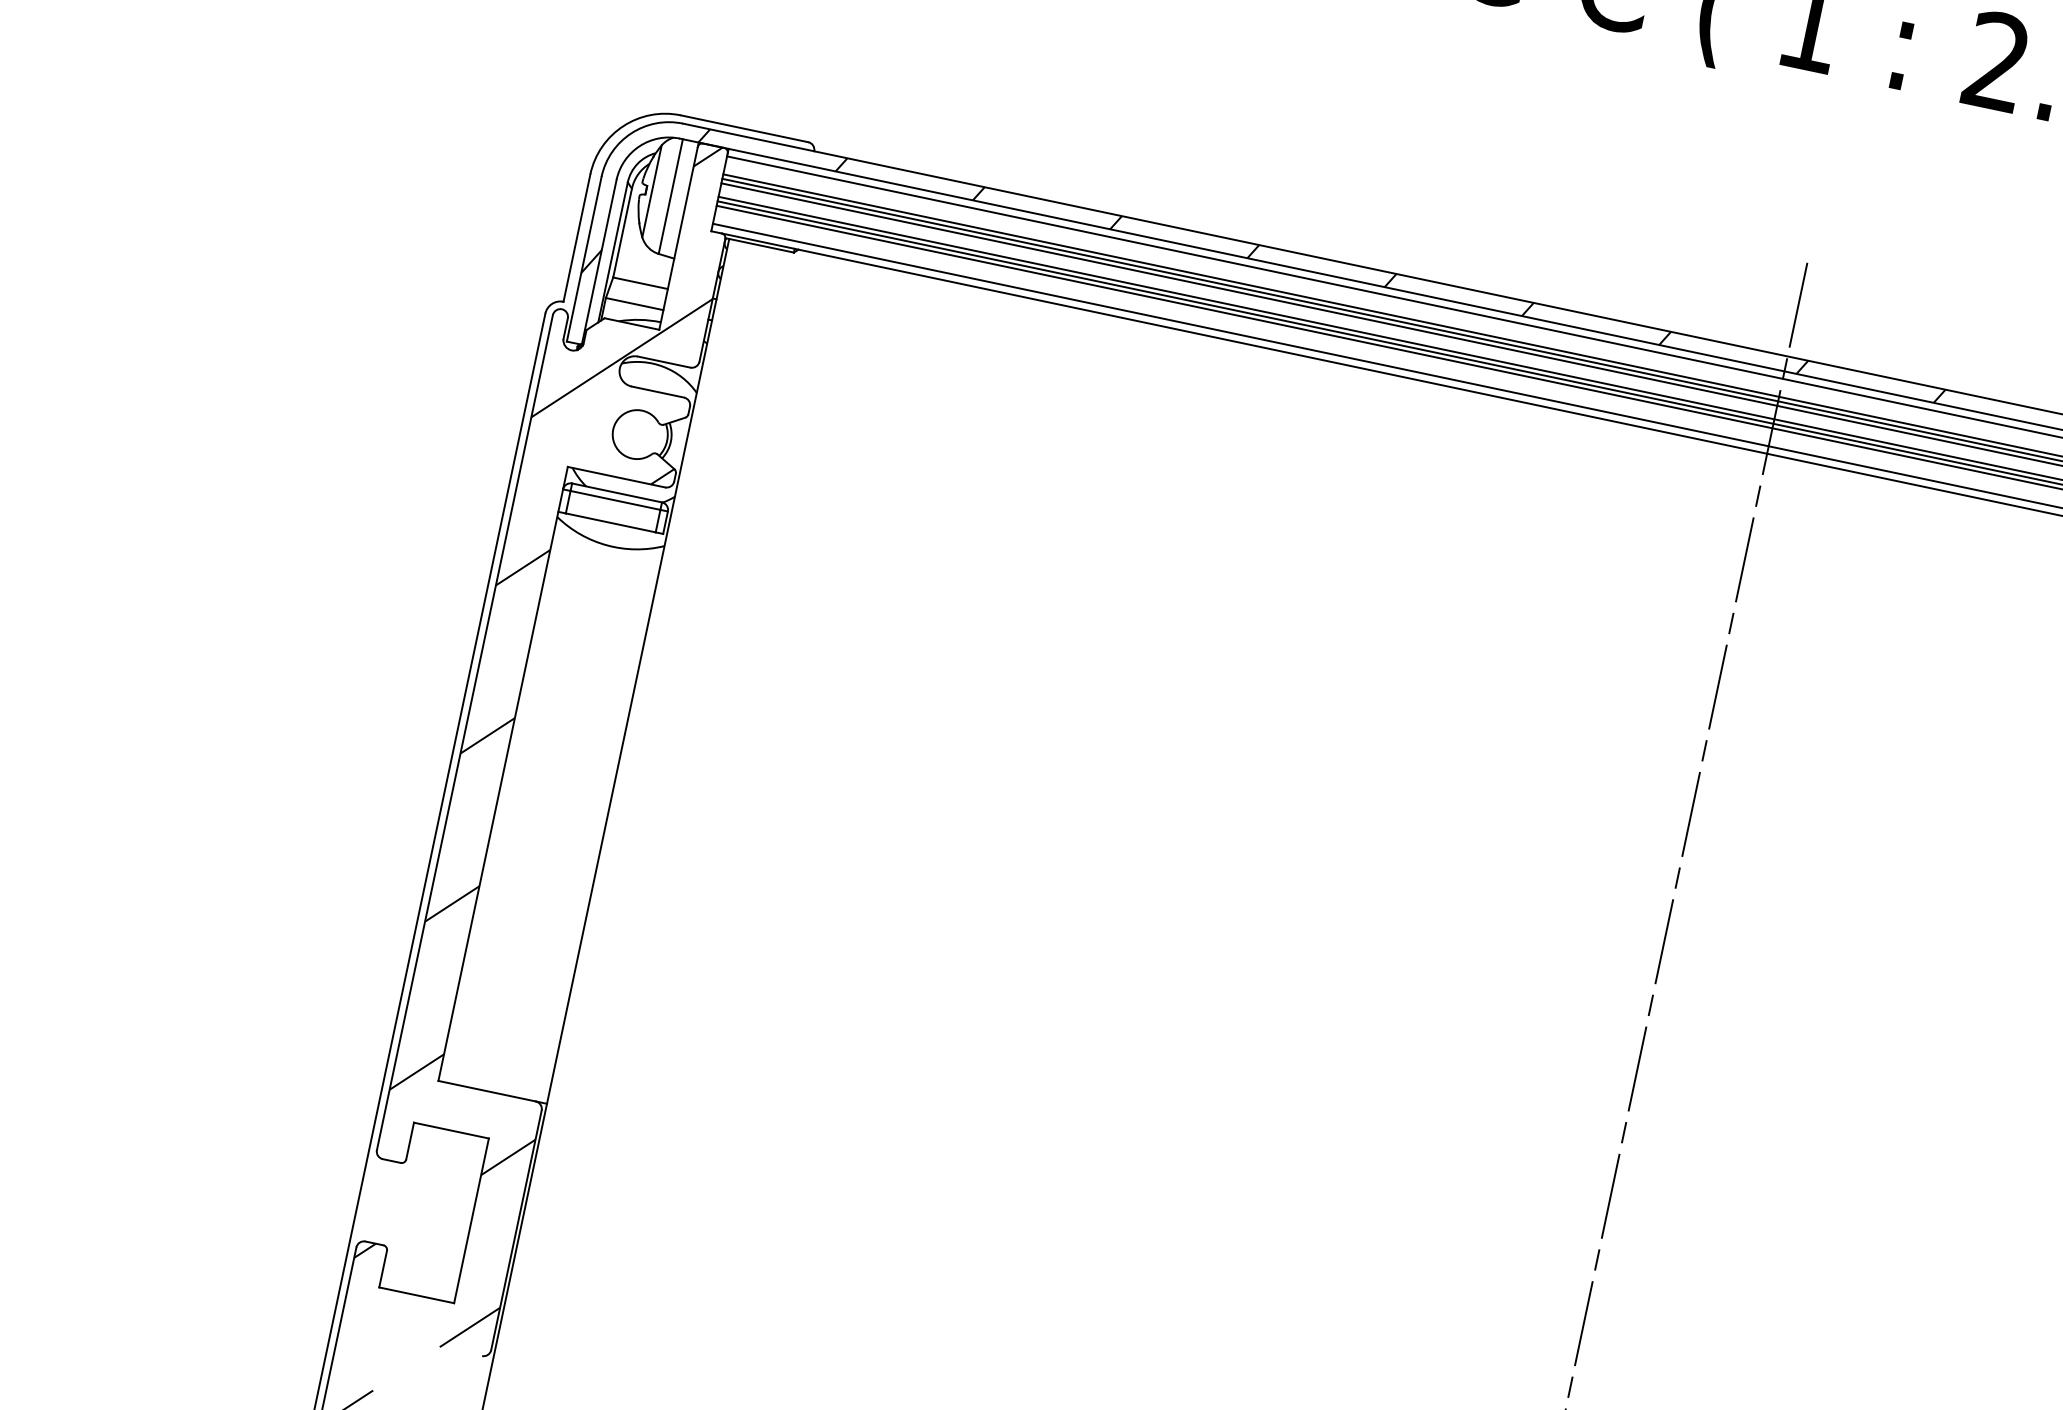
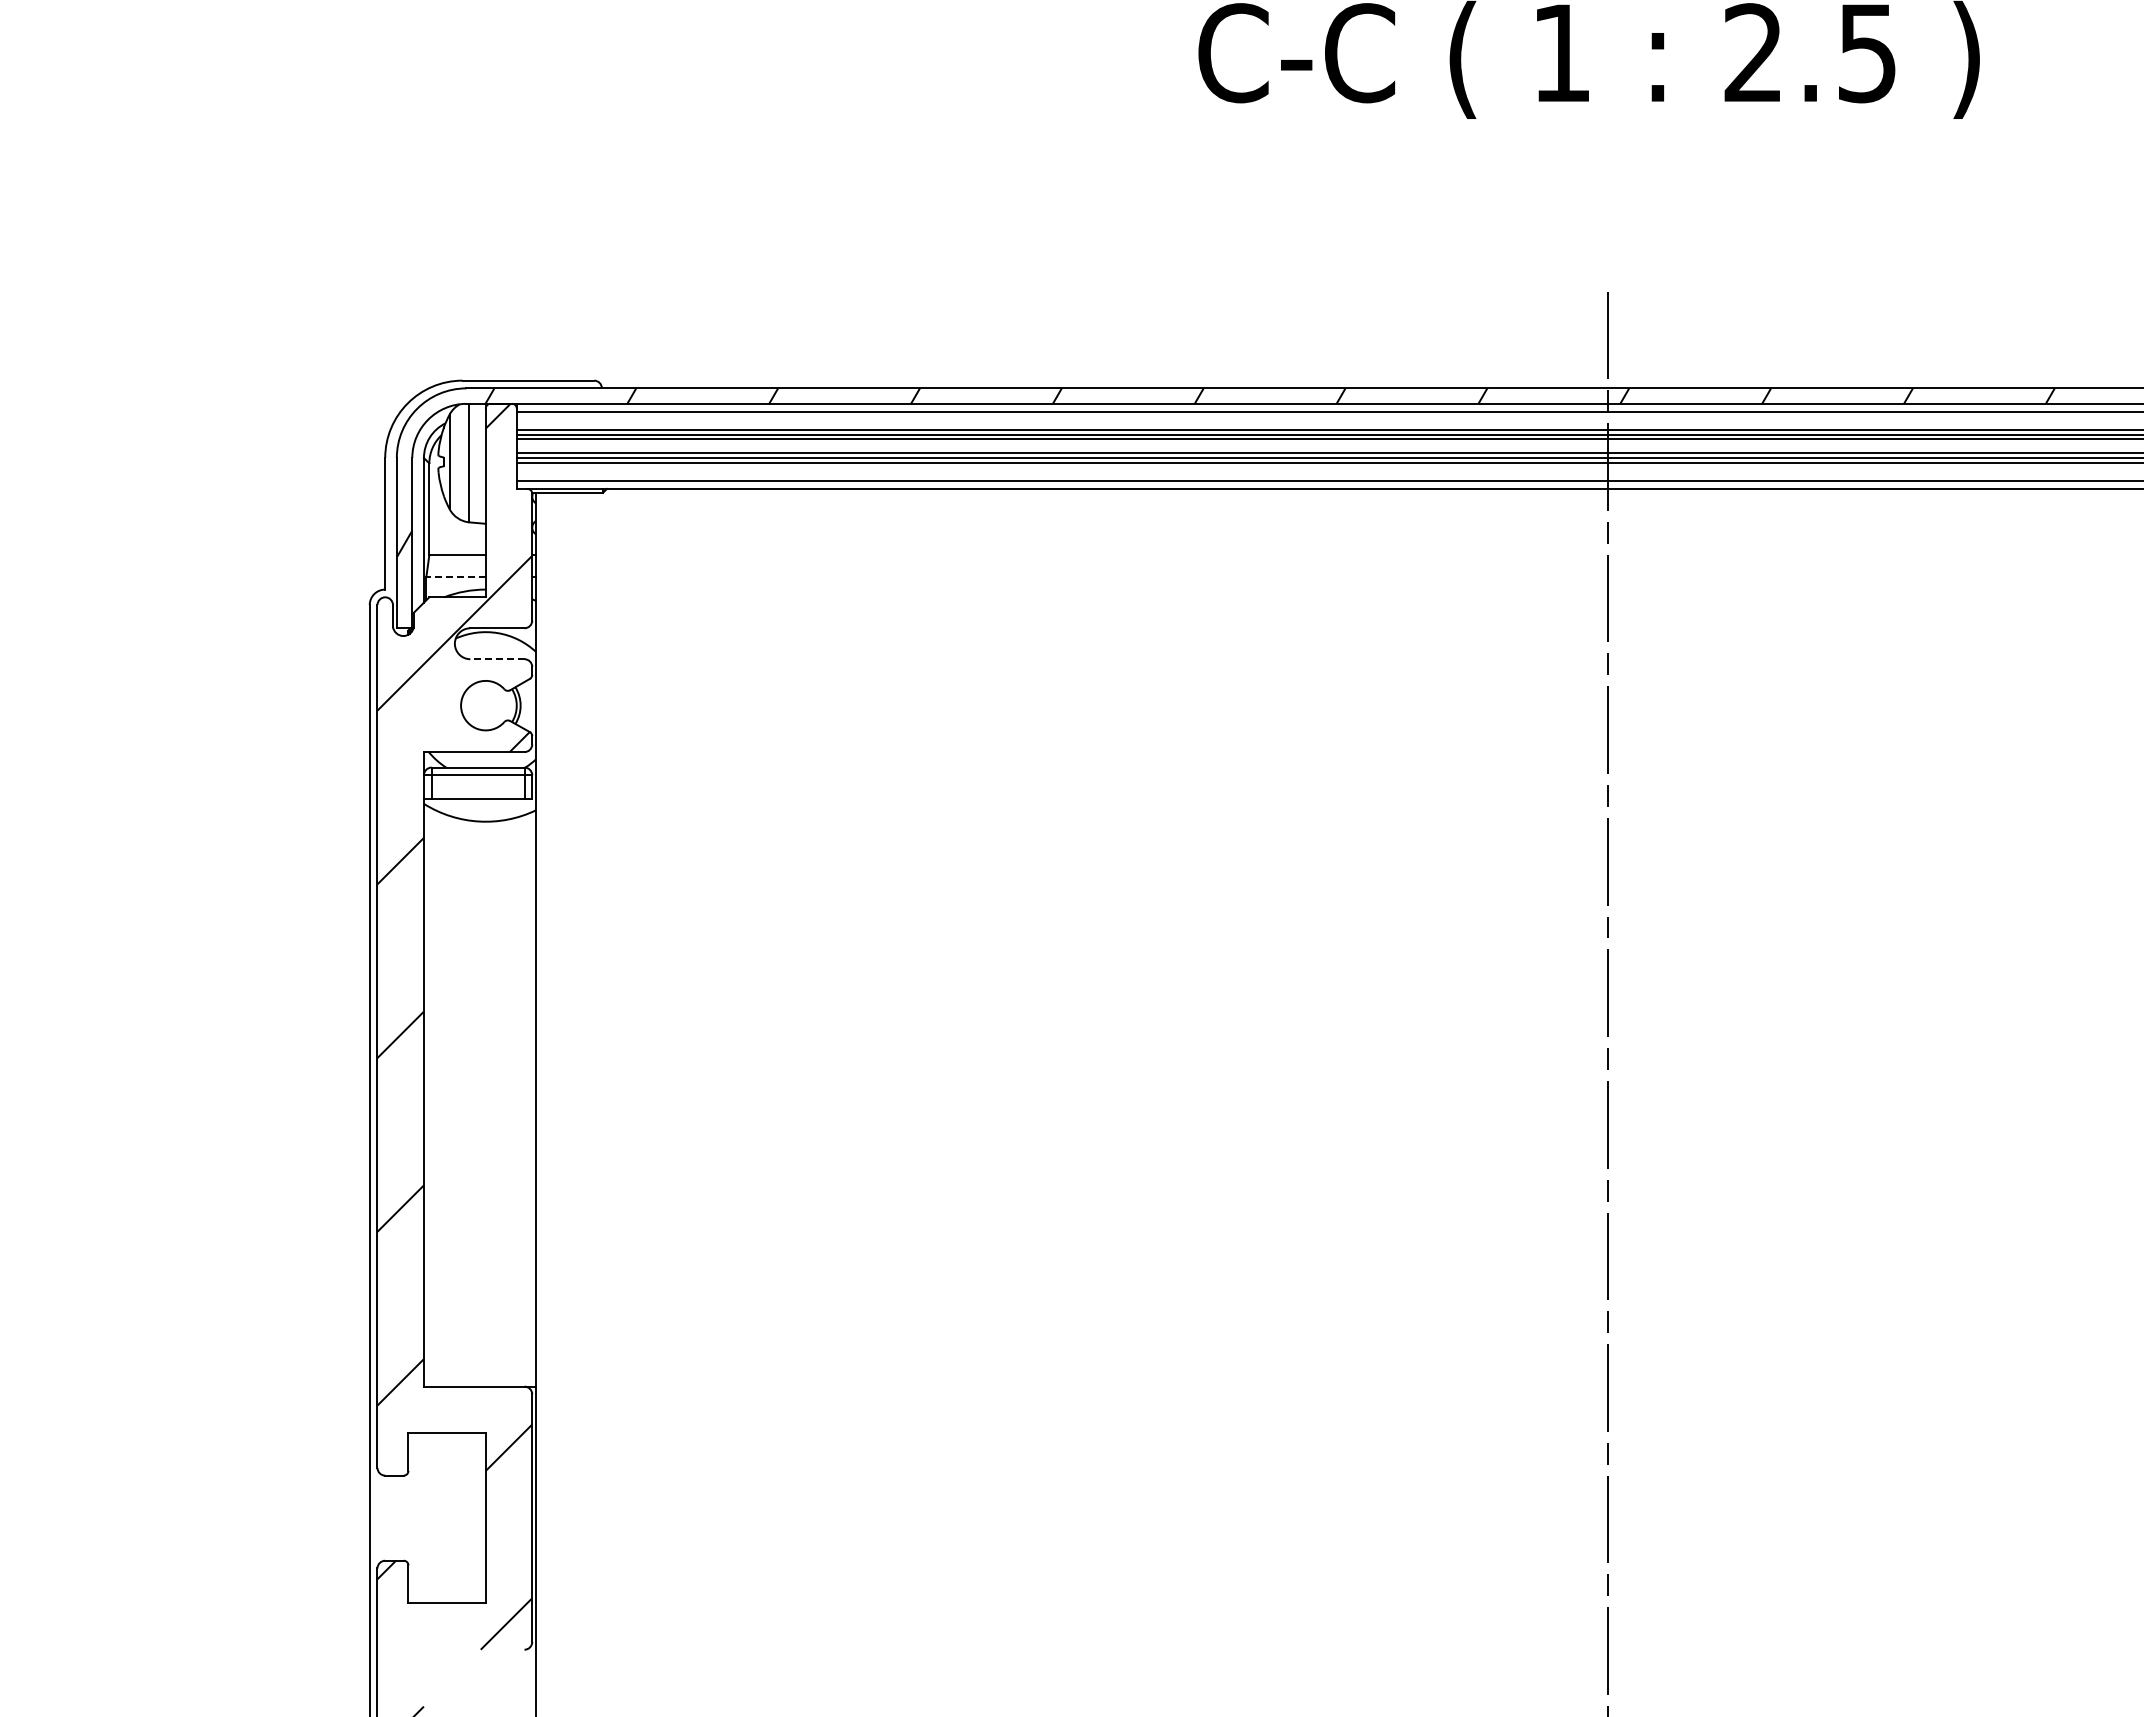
line: (634, 304) -> (456, 577), solid -> dashed
line: (656, 392) -> (496, 659), solid -> dashed

